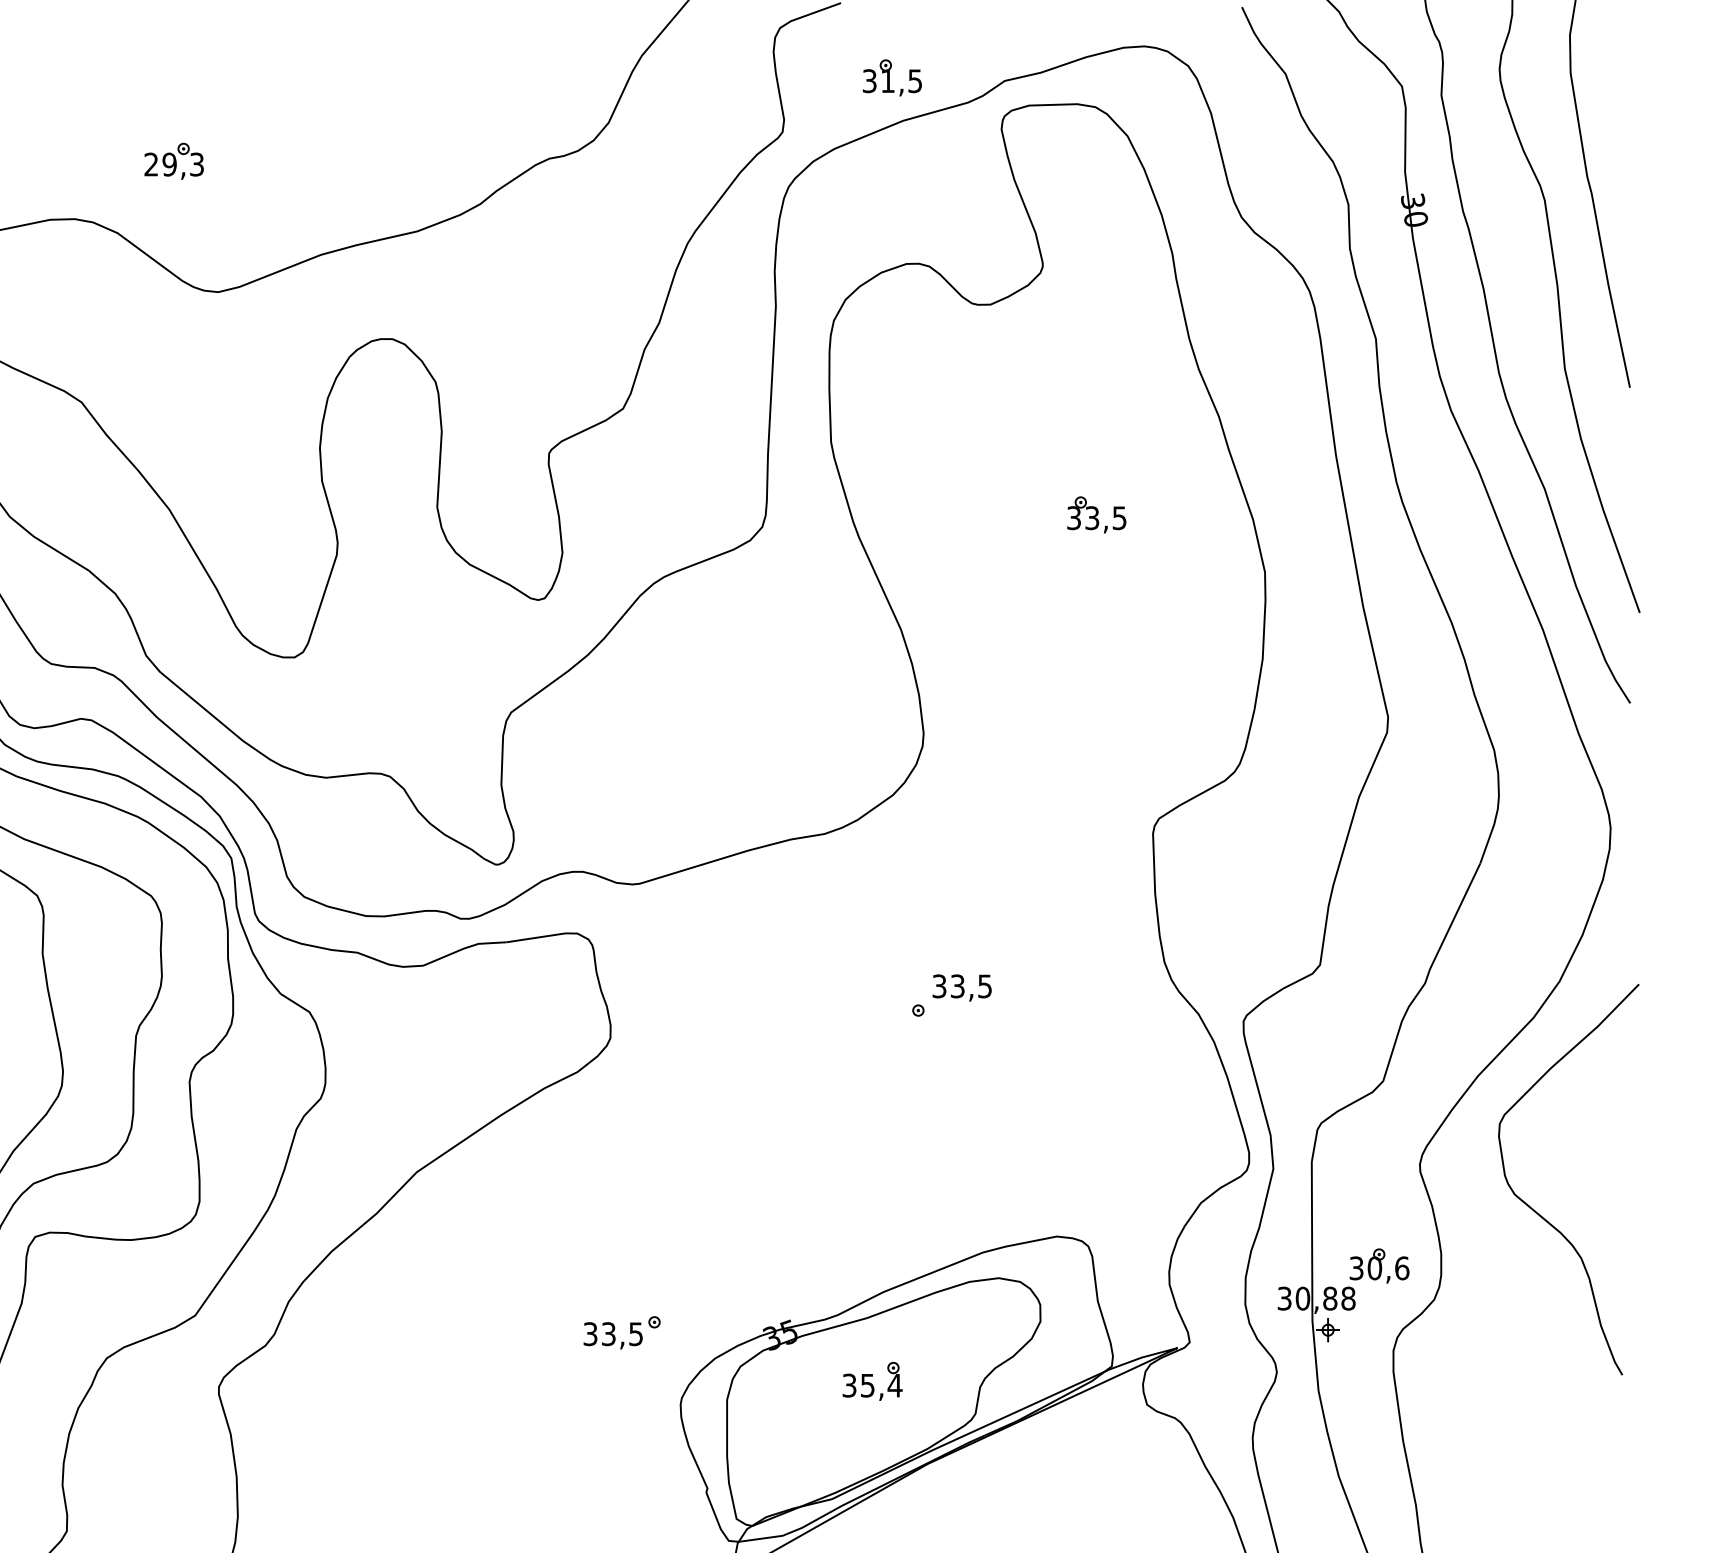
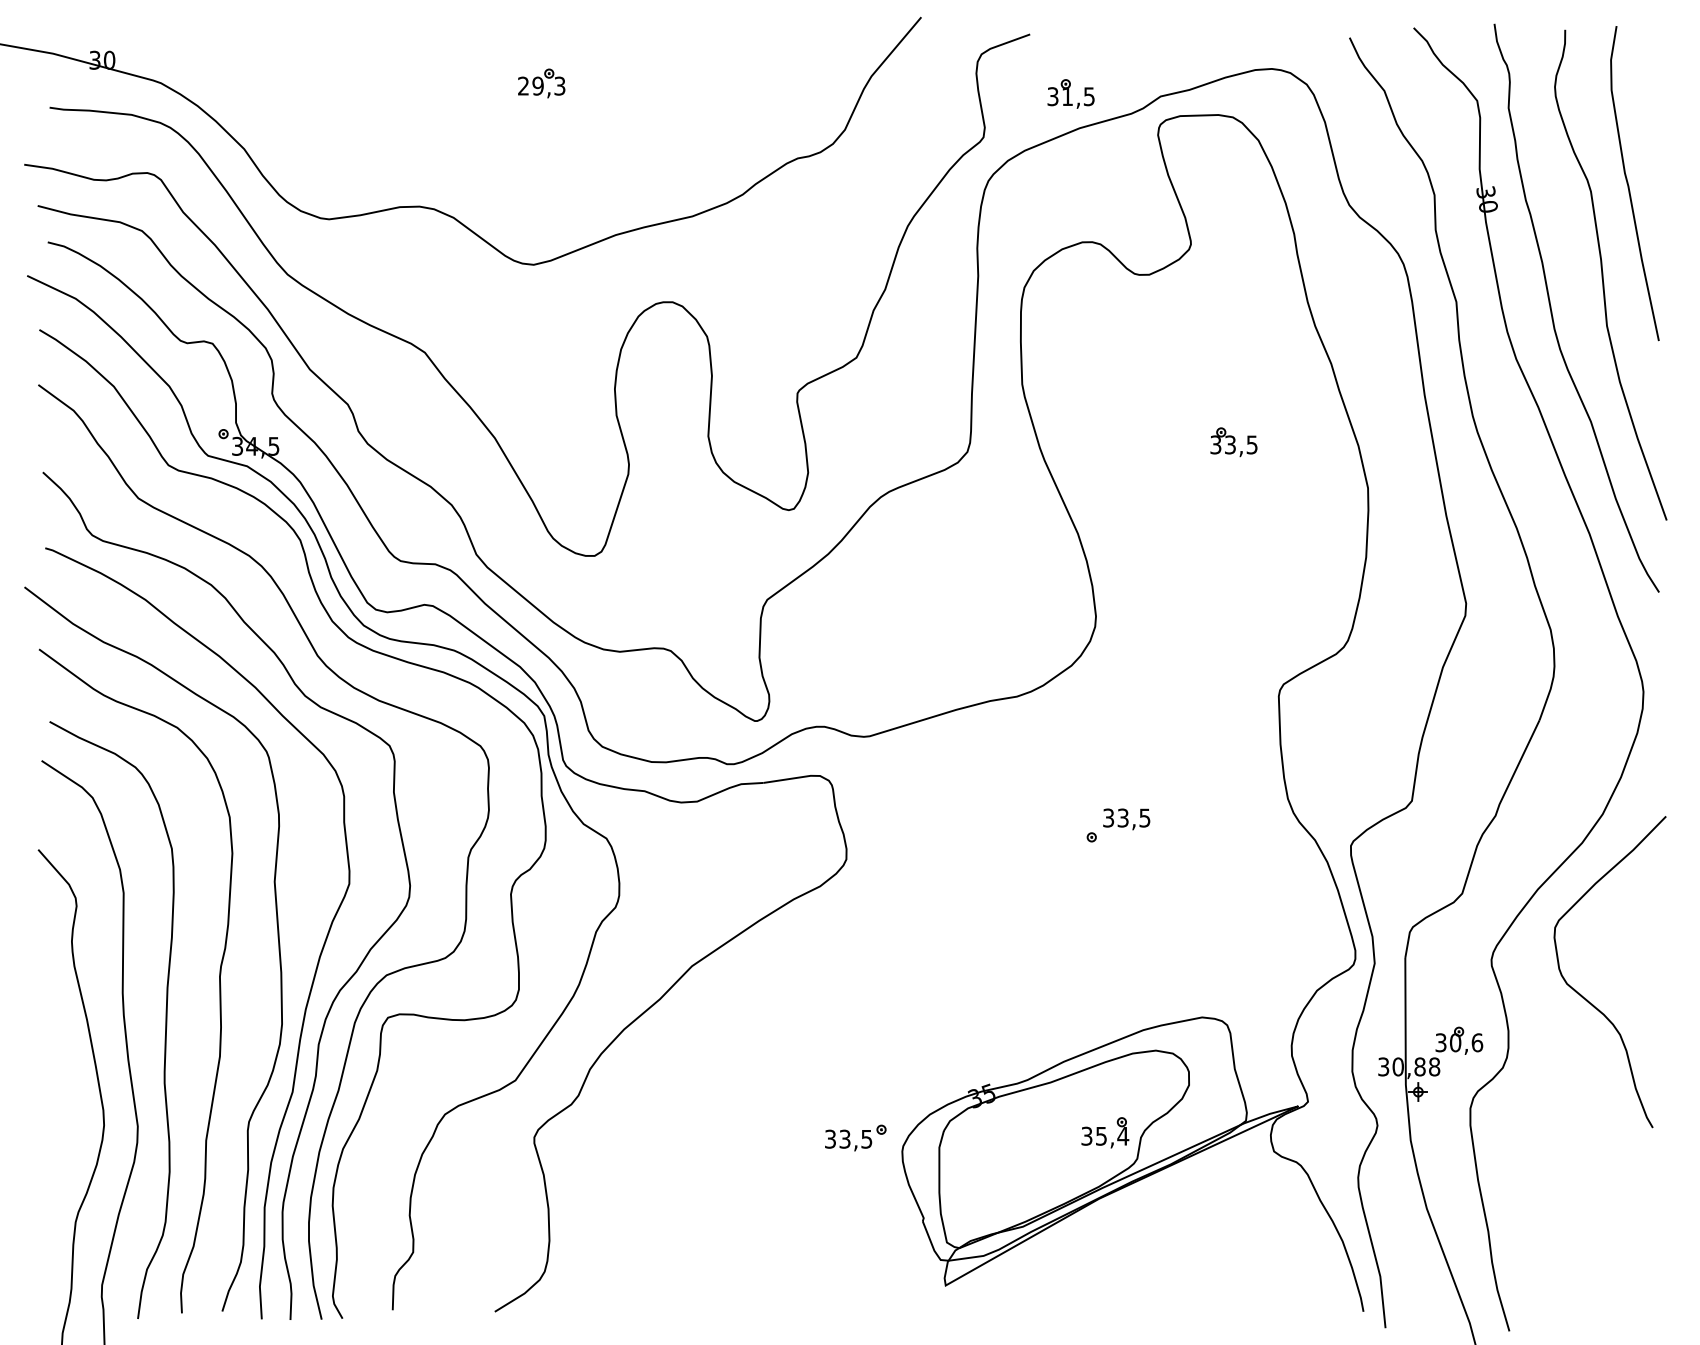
part: (173, 161) -> (541, 83), moved
part: (621, 1331) -> (855, 1137), moved
part: (872, 1380) -> (1105, 1132), moved

